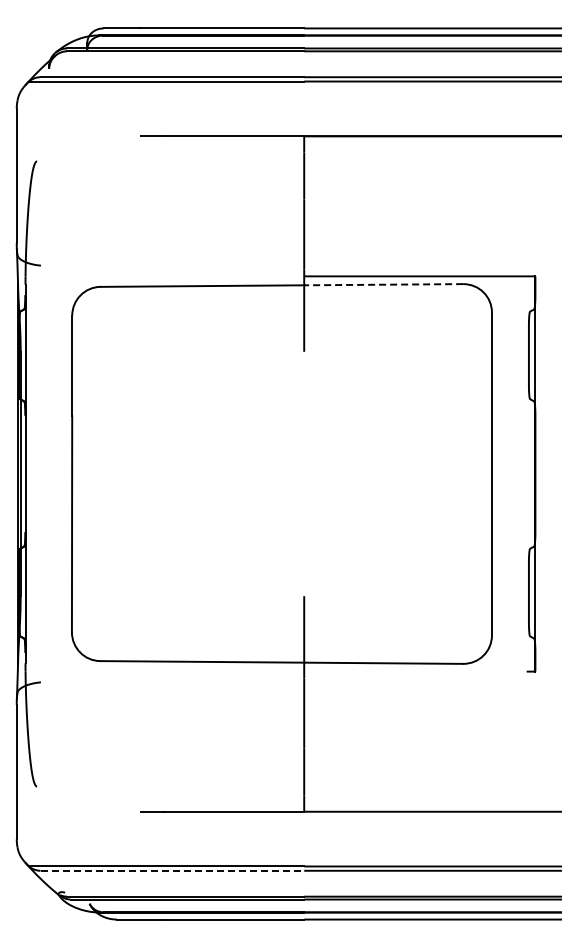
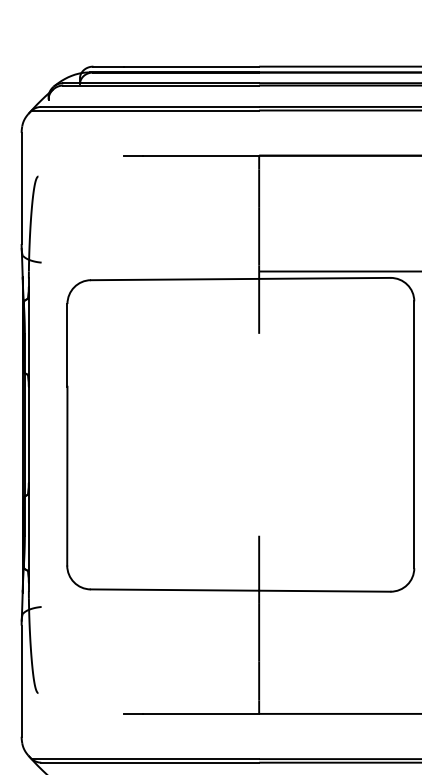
line: (383, 284) -> (324, 278), dashed -> solid
line: (172, 870) -> (150, 762), dashed -> solid

